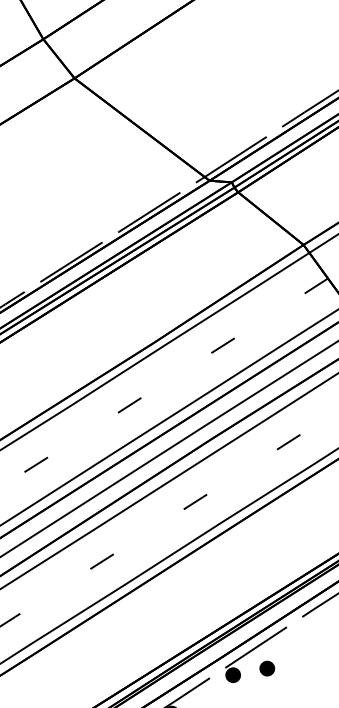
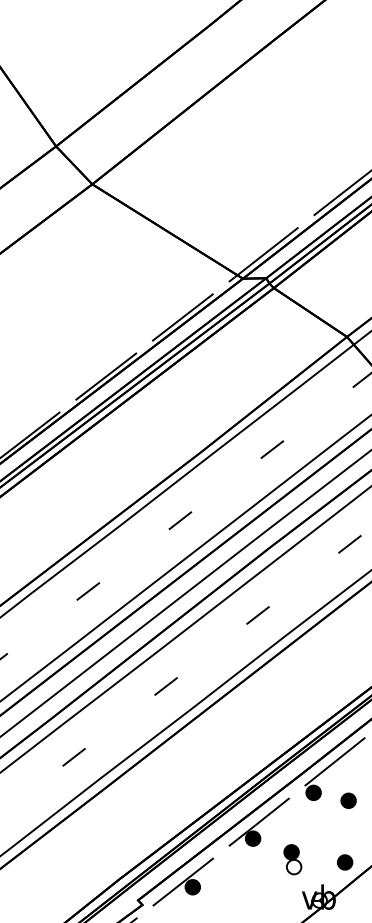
part: (267, 668) -> (348, 800), moved

